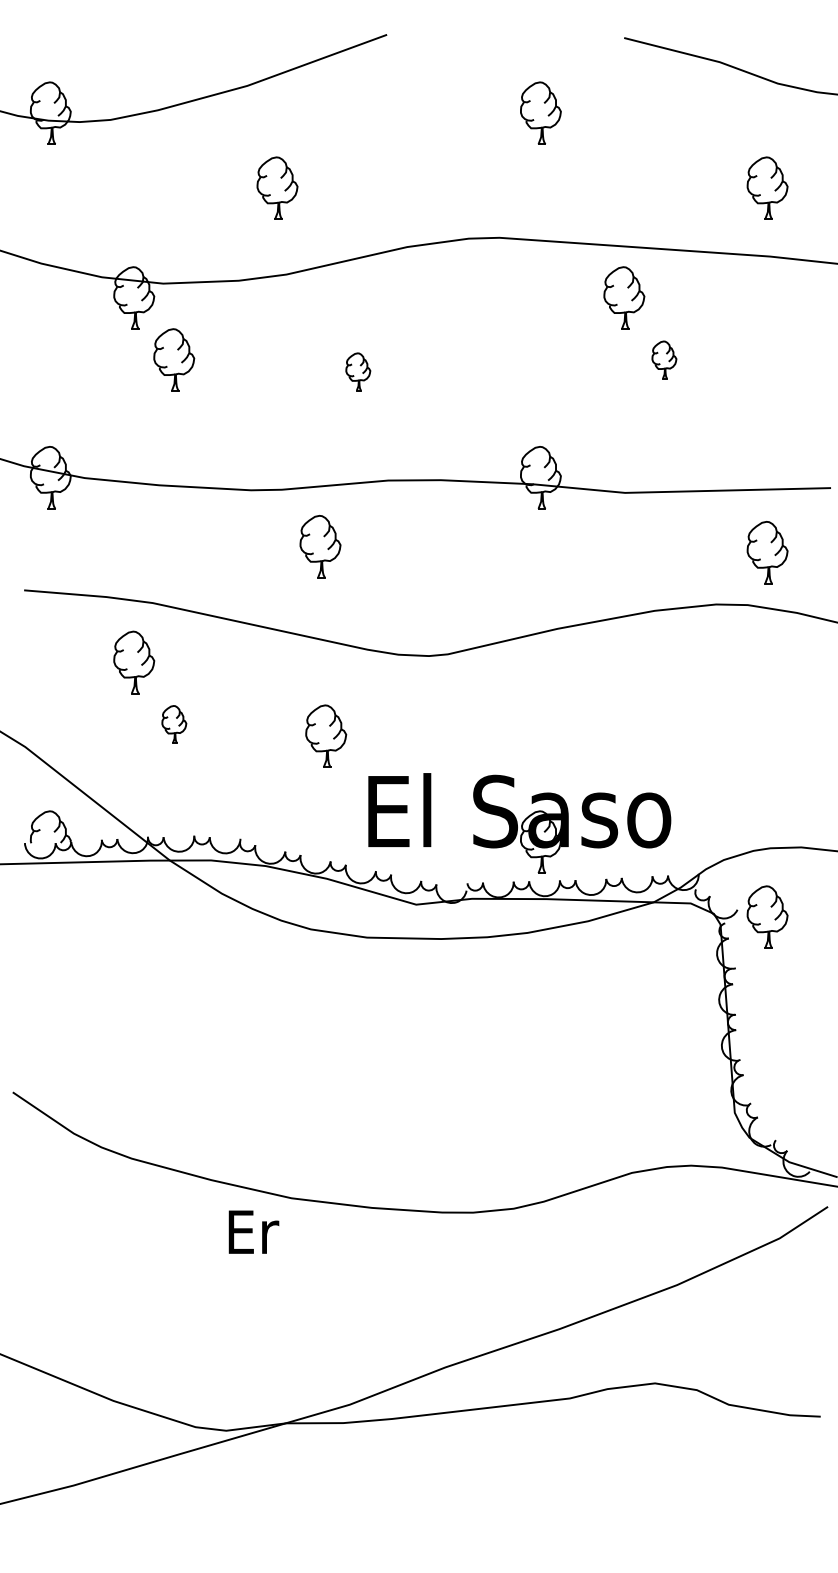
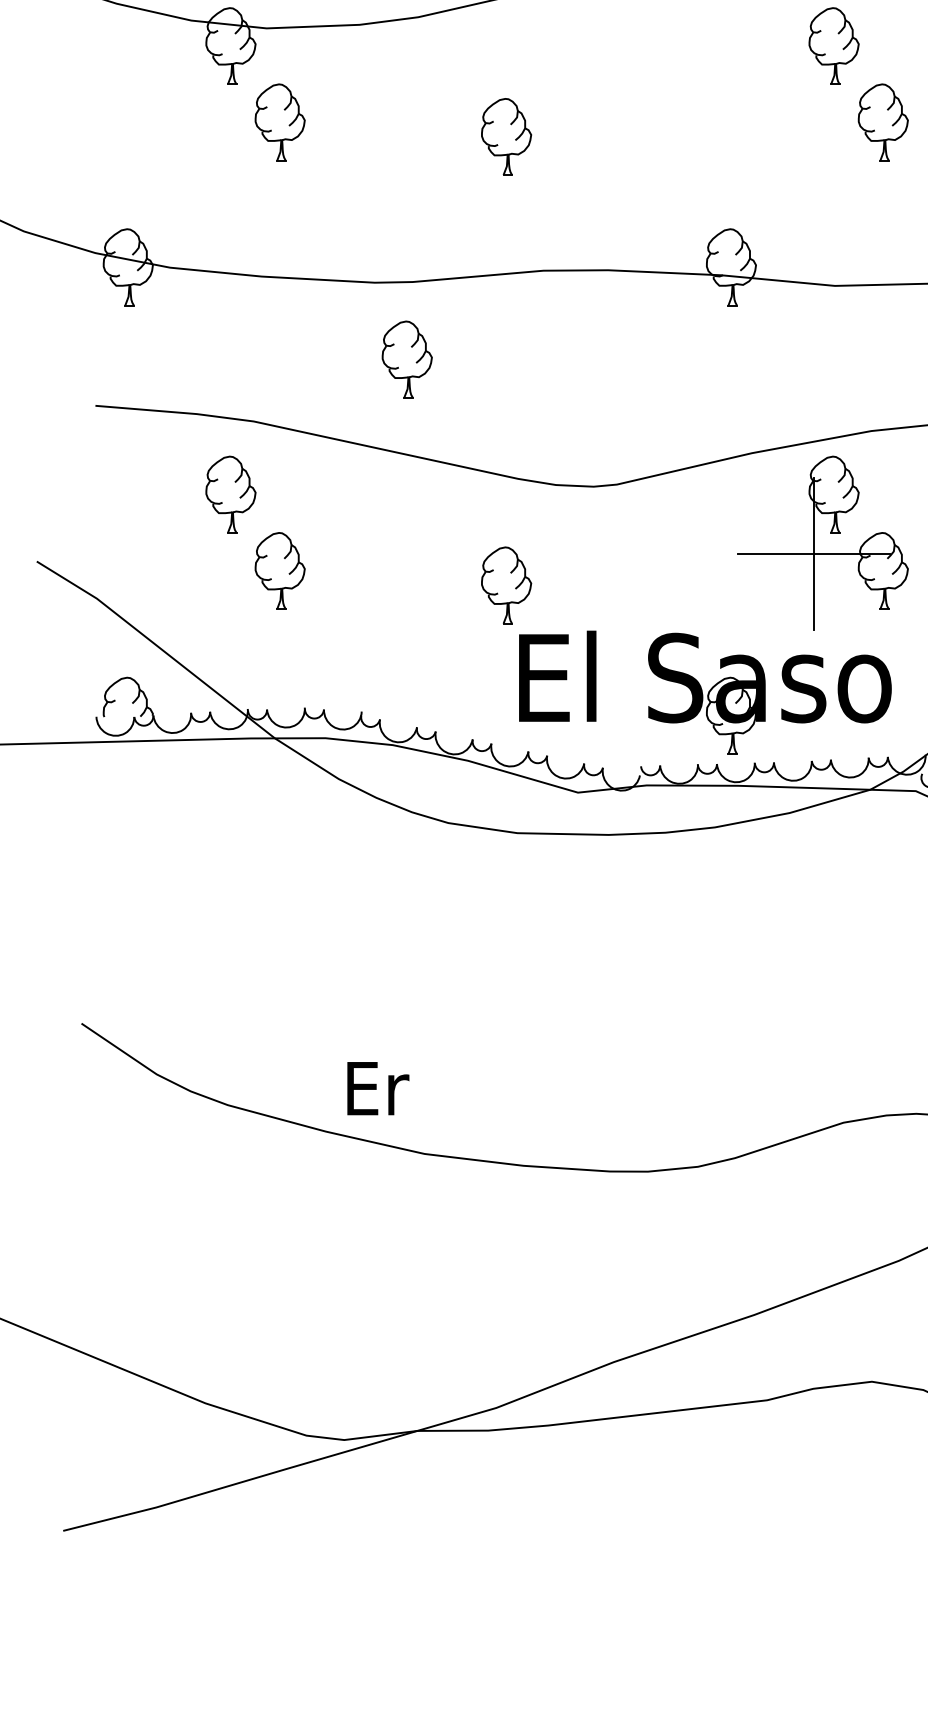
part: (664, 359) -> (883, 121), size x1.67
part: (358, 371) -> (506, 136), size x1.67
part: (320, 546) -> (407, 359), moved
part: (608, 701) -> (814, 542), added
part: (174, 724) -> (280, 570), size x1.67
part: (326, 735) -> (506, 584), moved
text: (253, 1231) -> (377, 1087), moved

